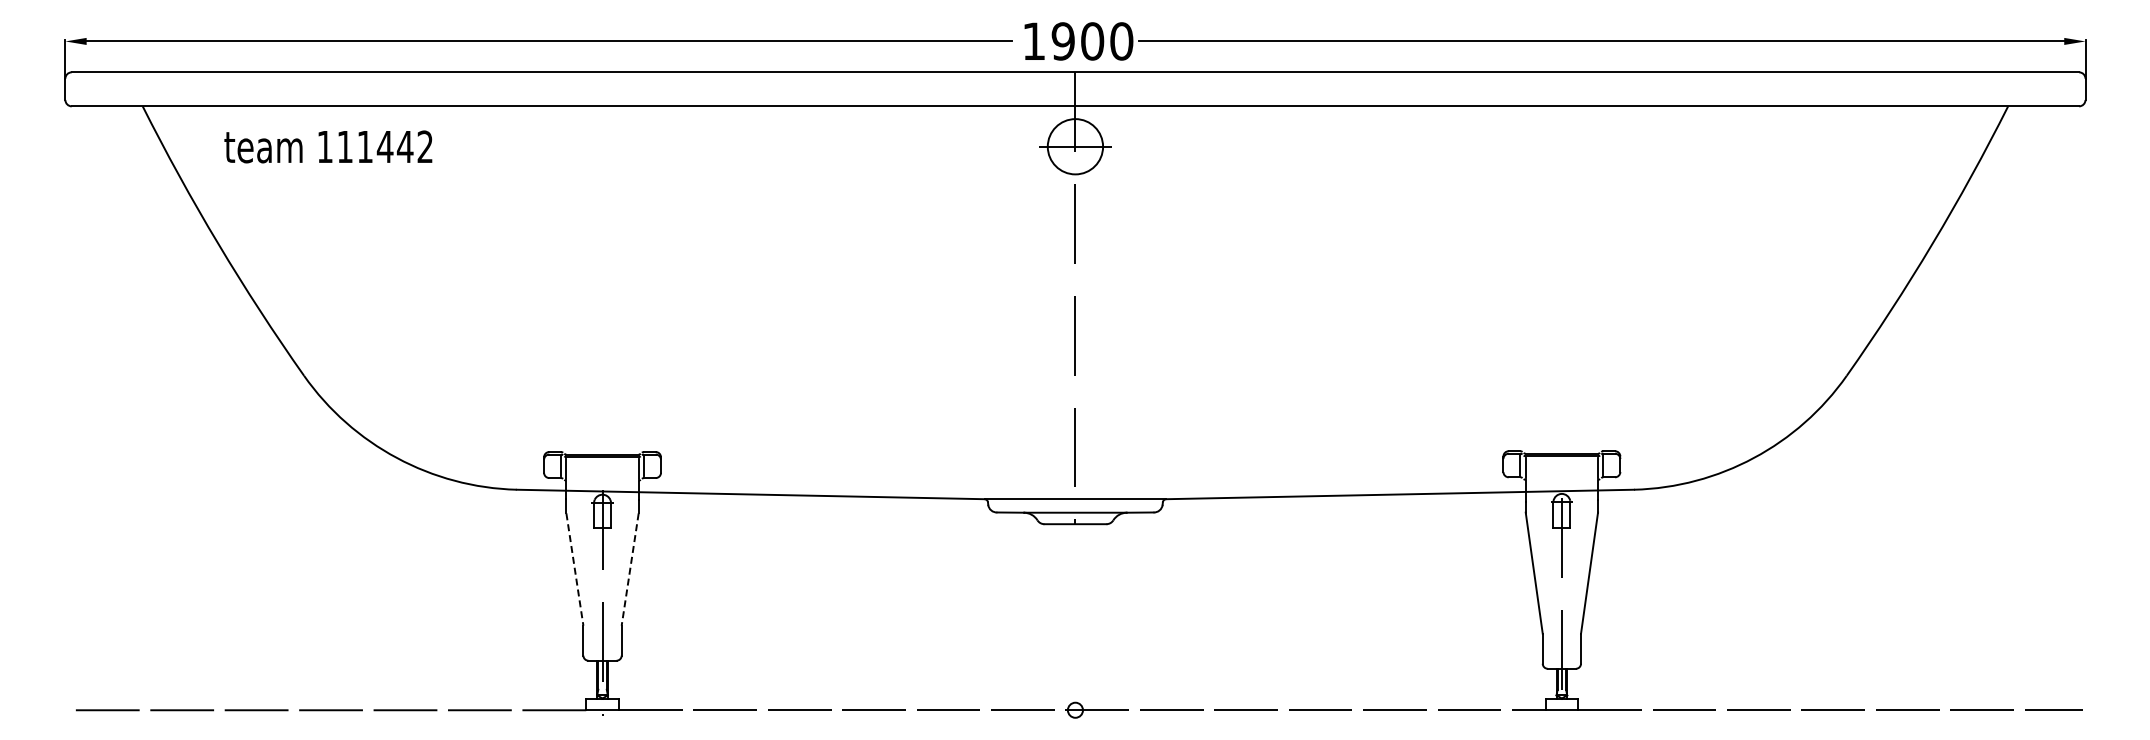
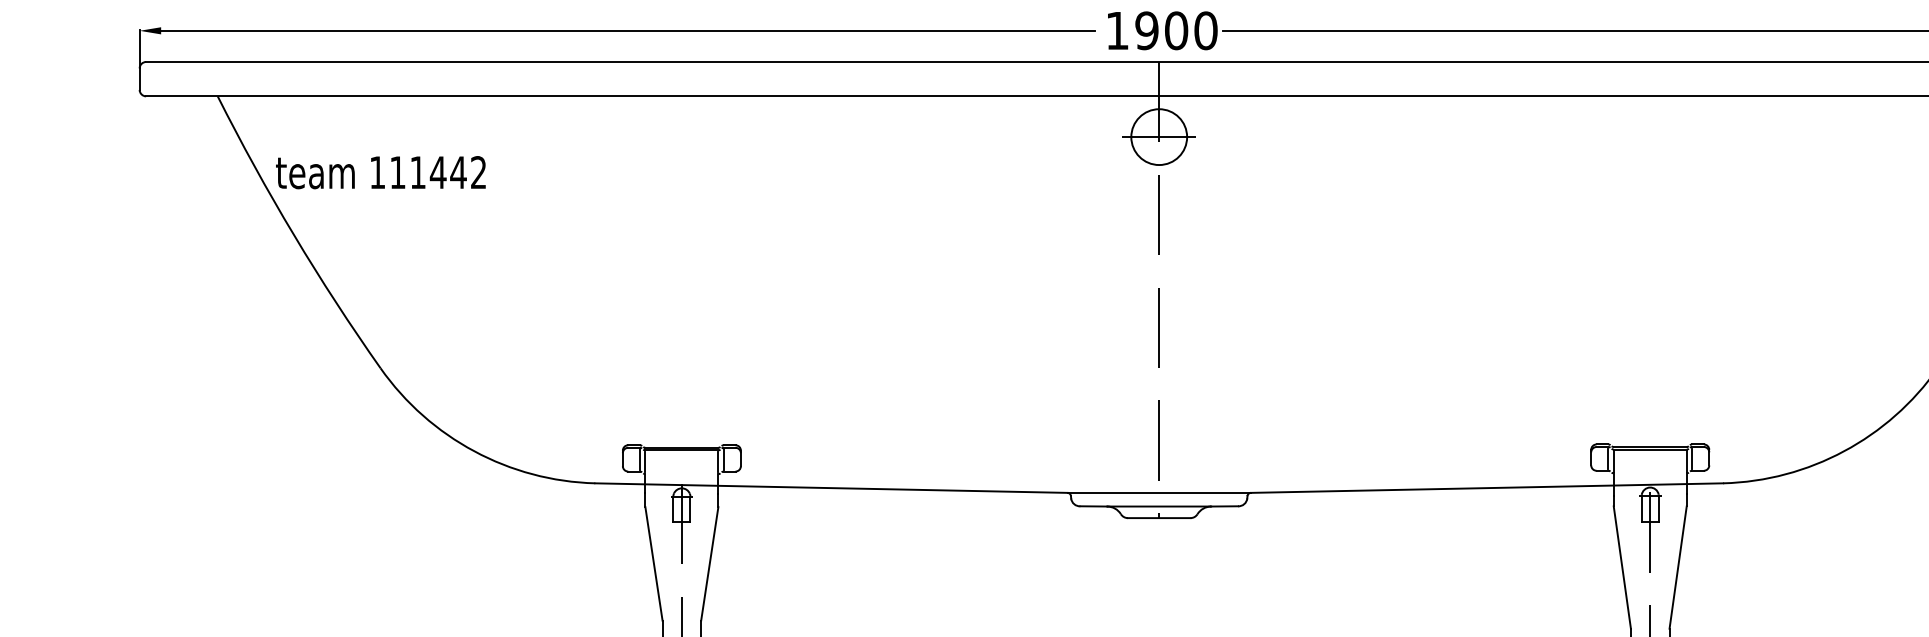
text: (328, 146) -> (381, 172), moved
line: (574, 569) -> (653, 563), dashed -> solid
line: (630, 569) -> (710, 563), dashed -> solid

